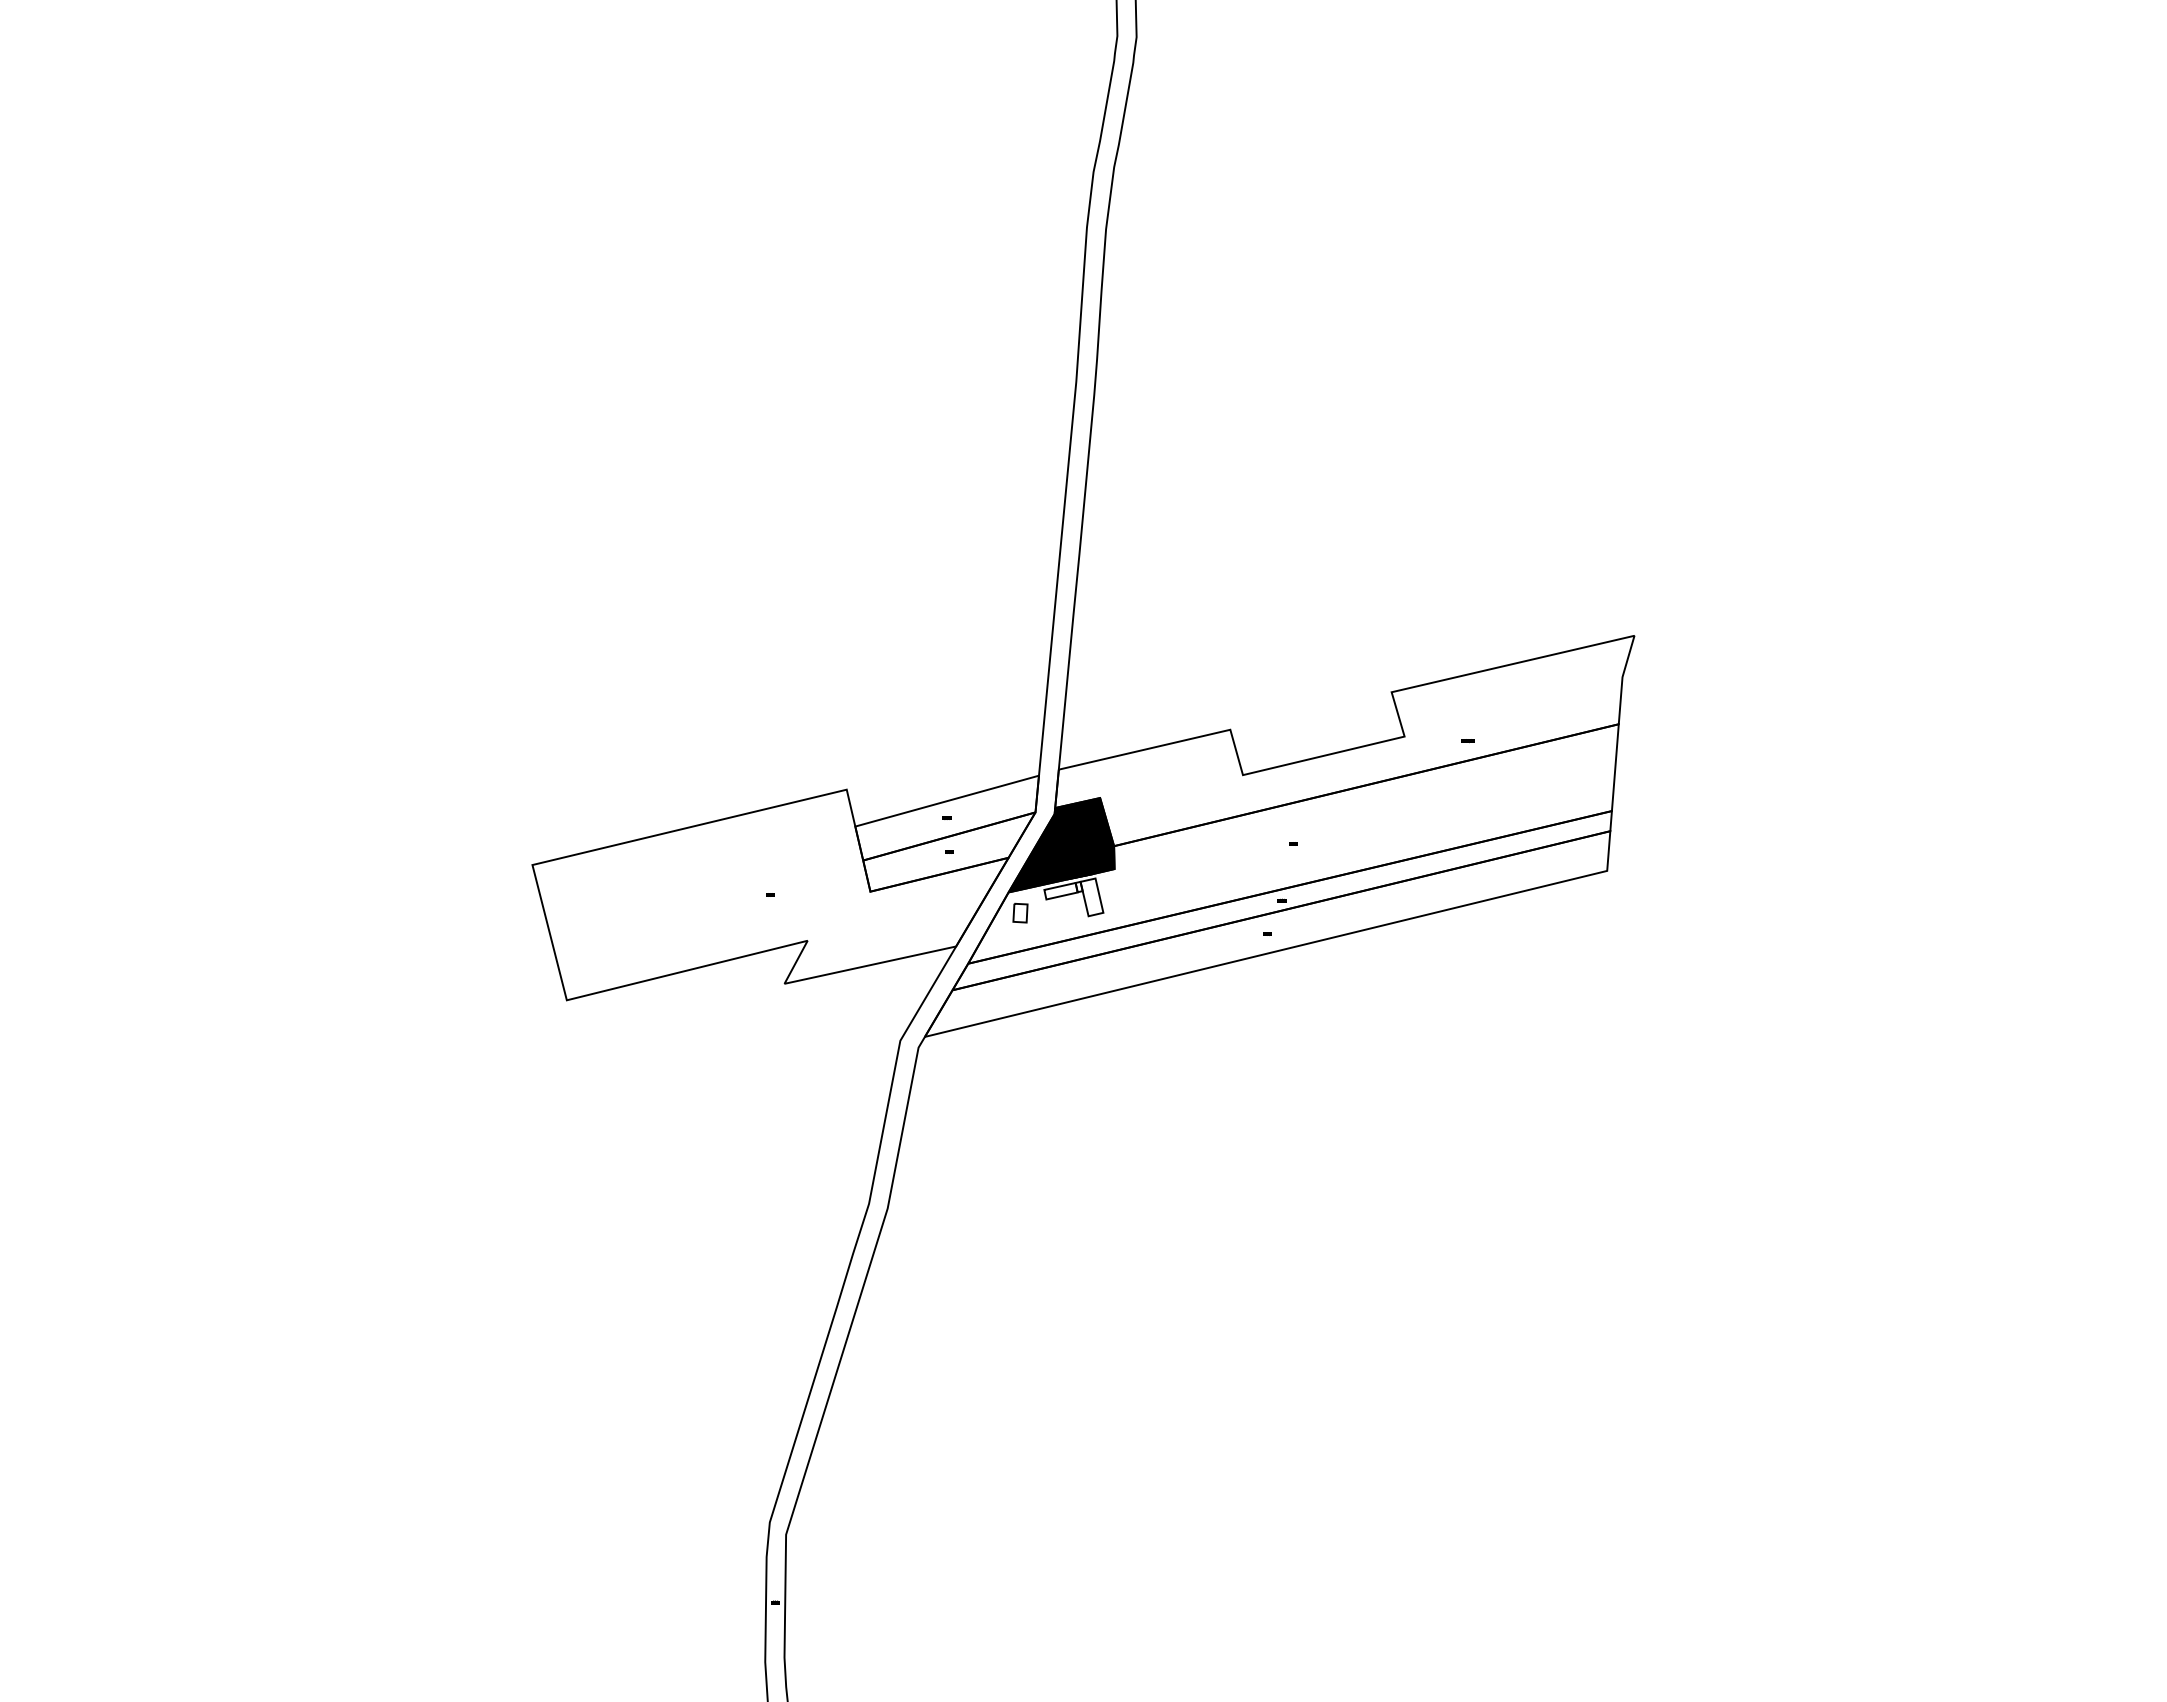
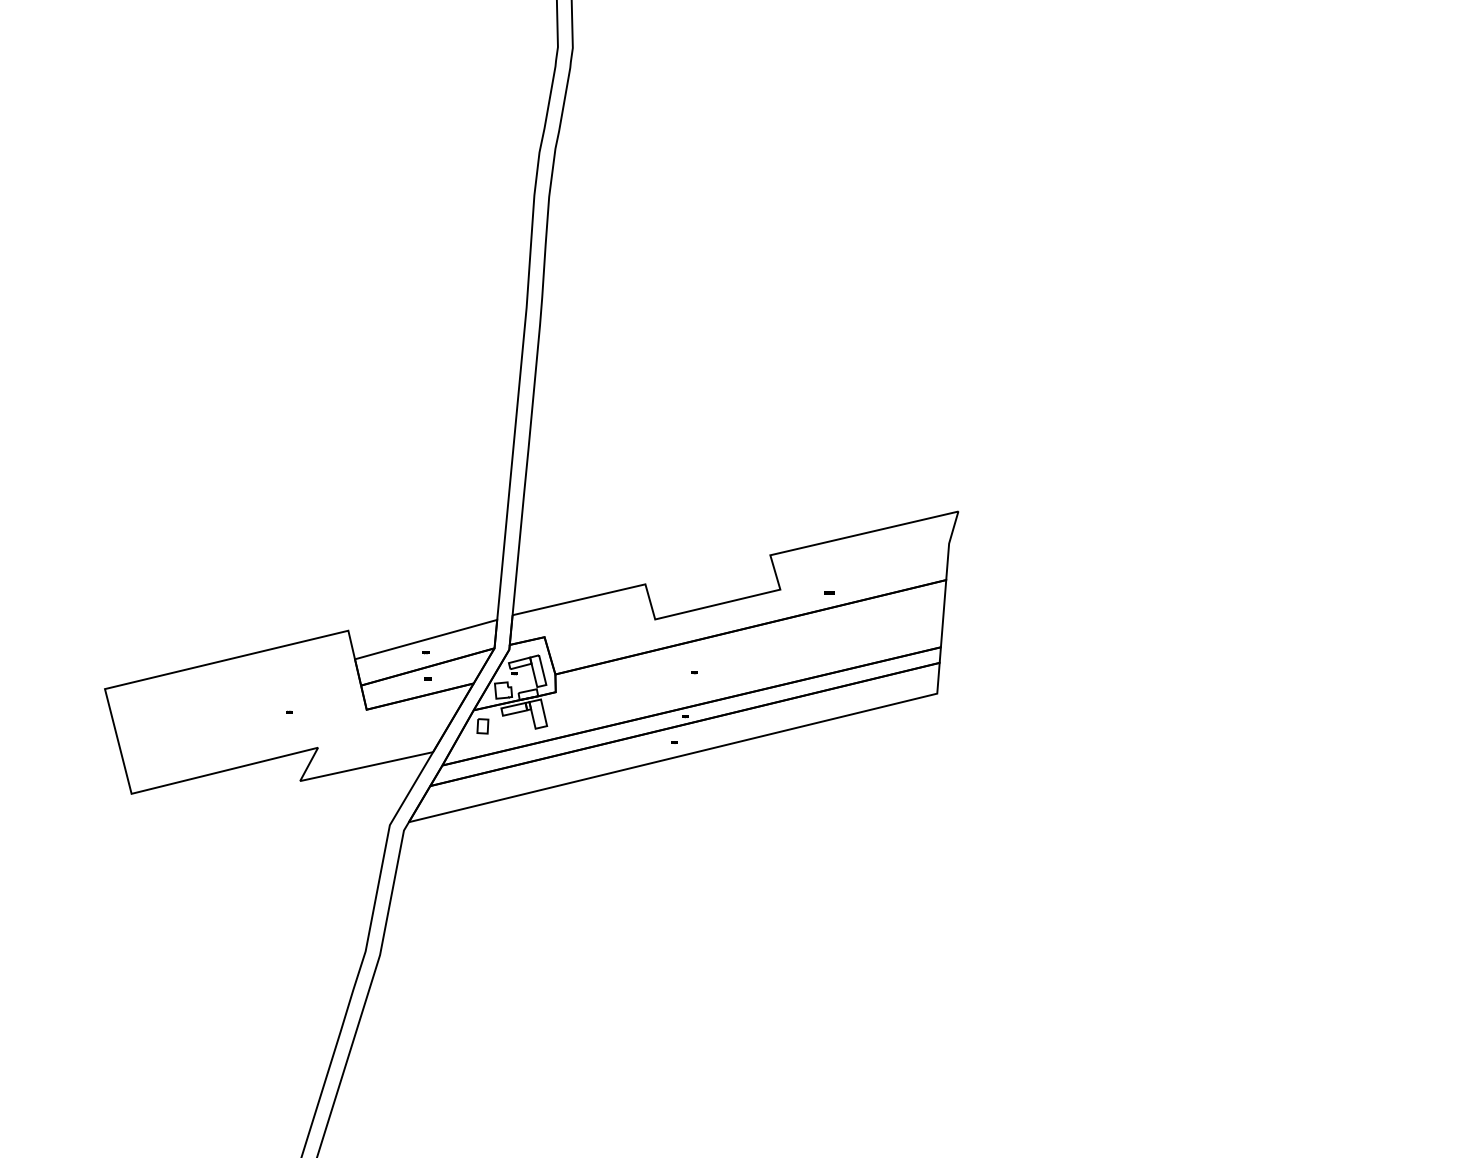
fill: (1061, 845) -> (514, 673), removed

